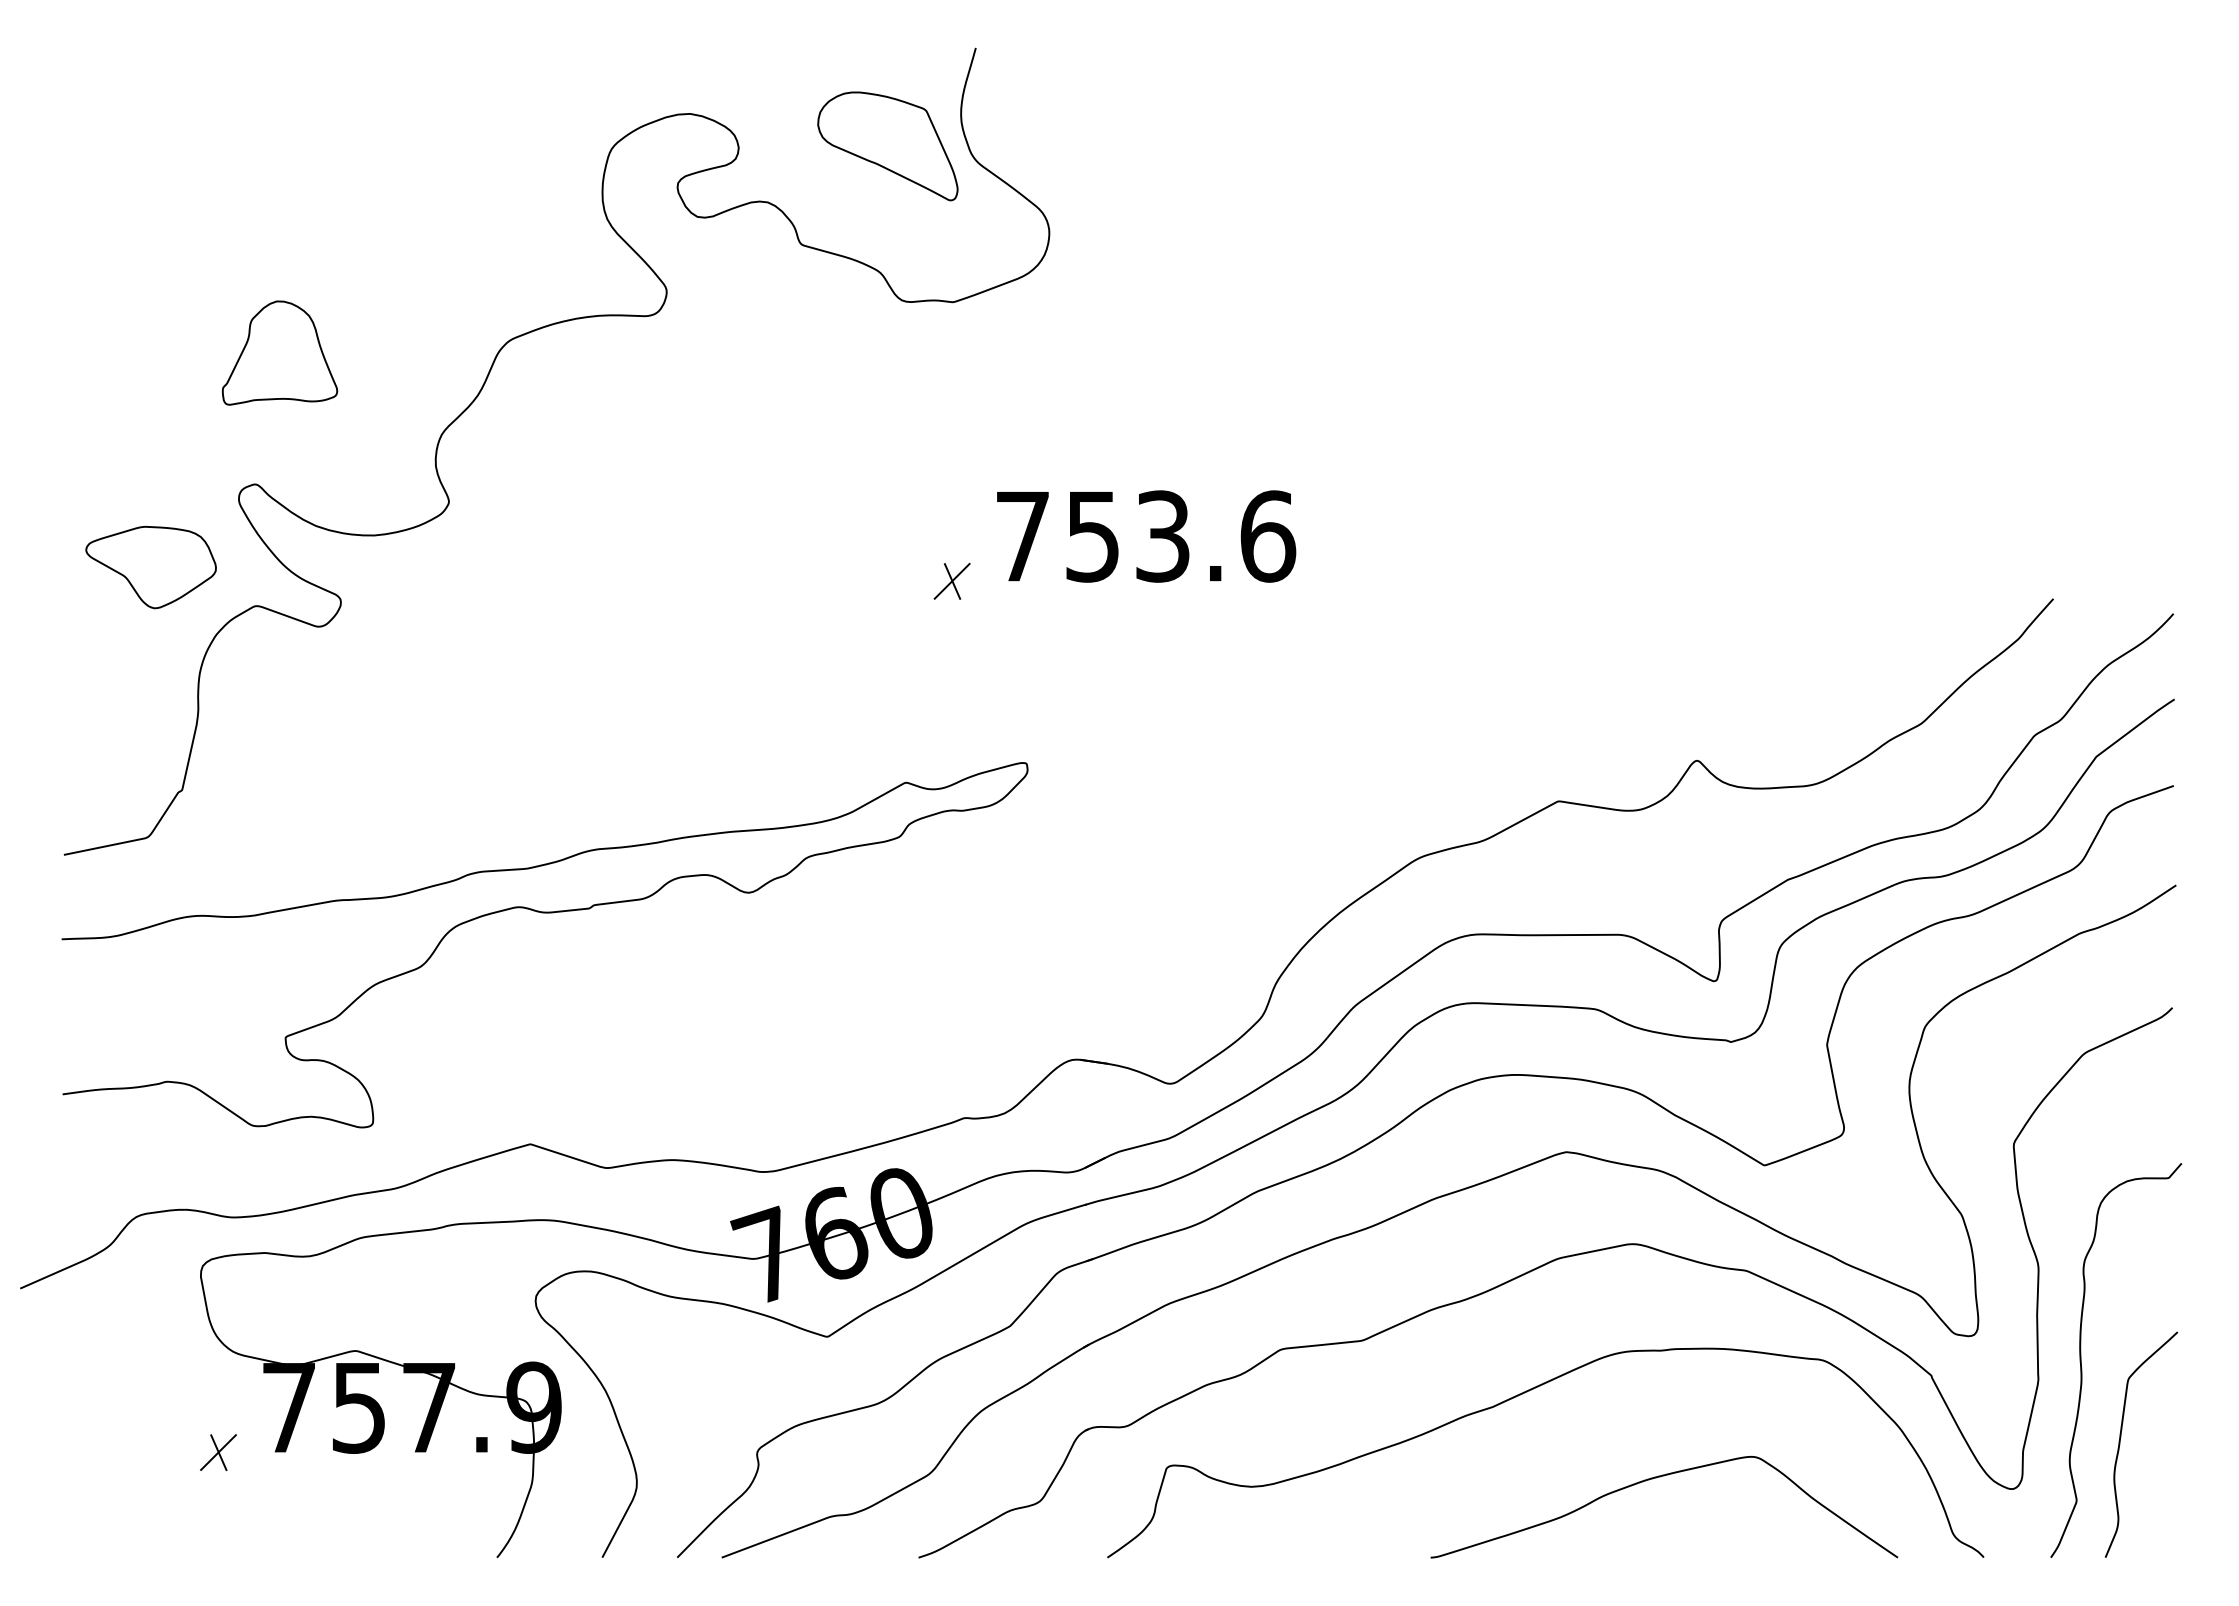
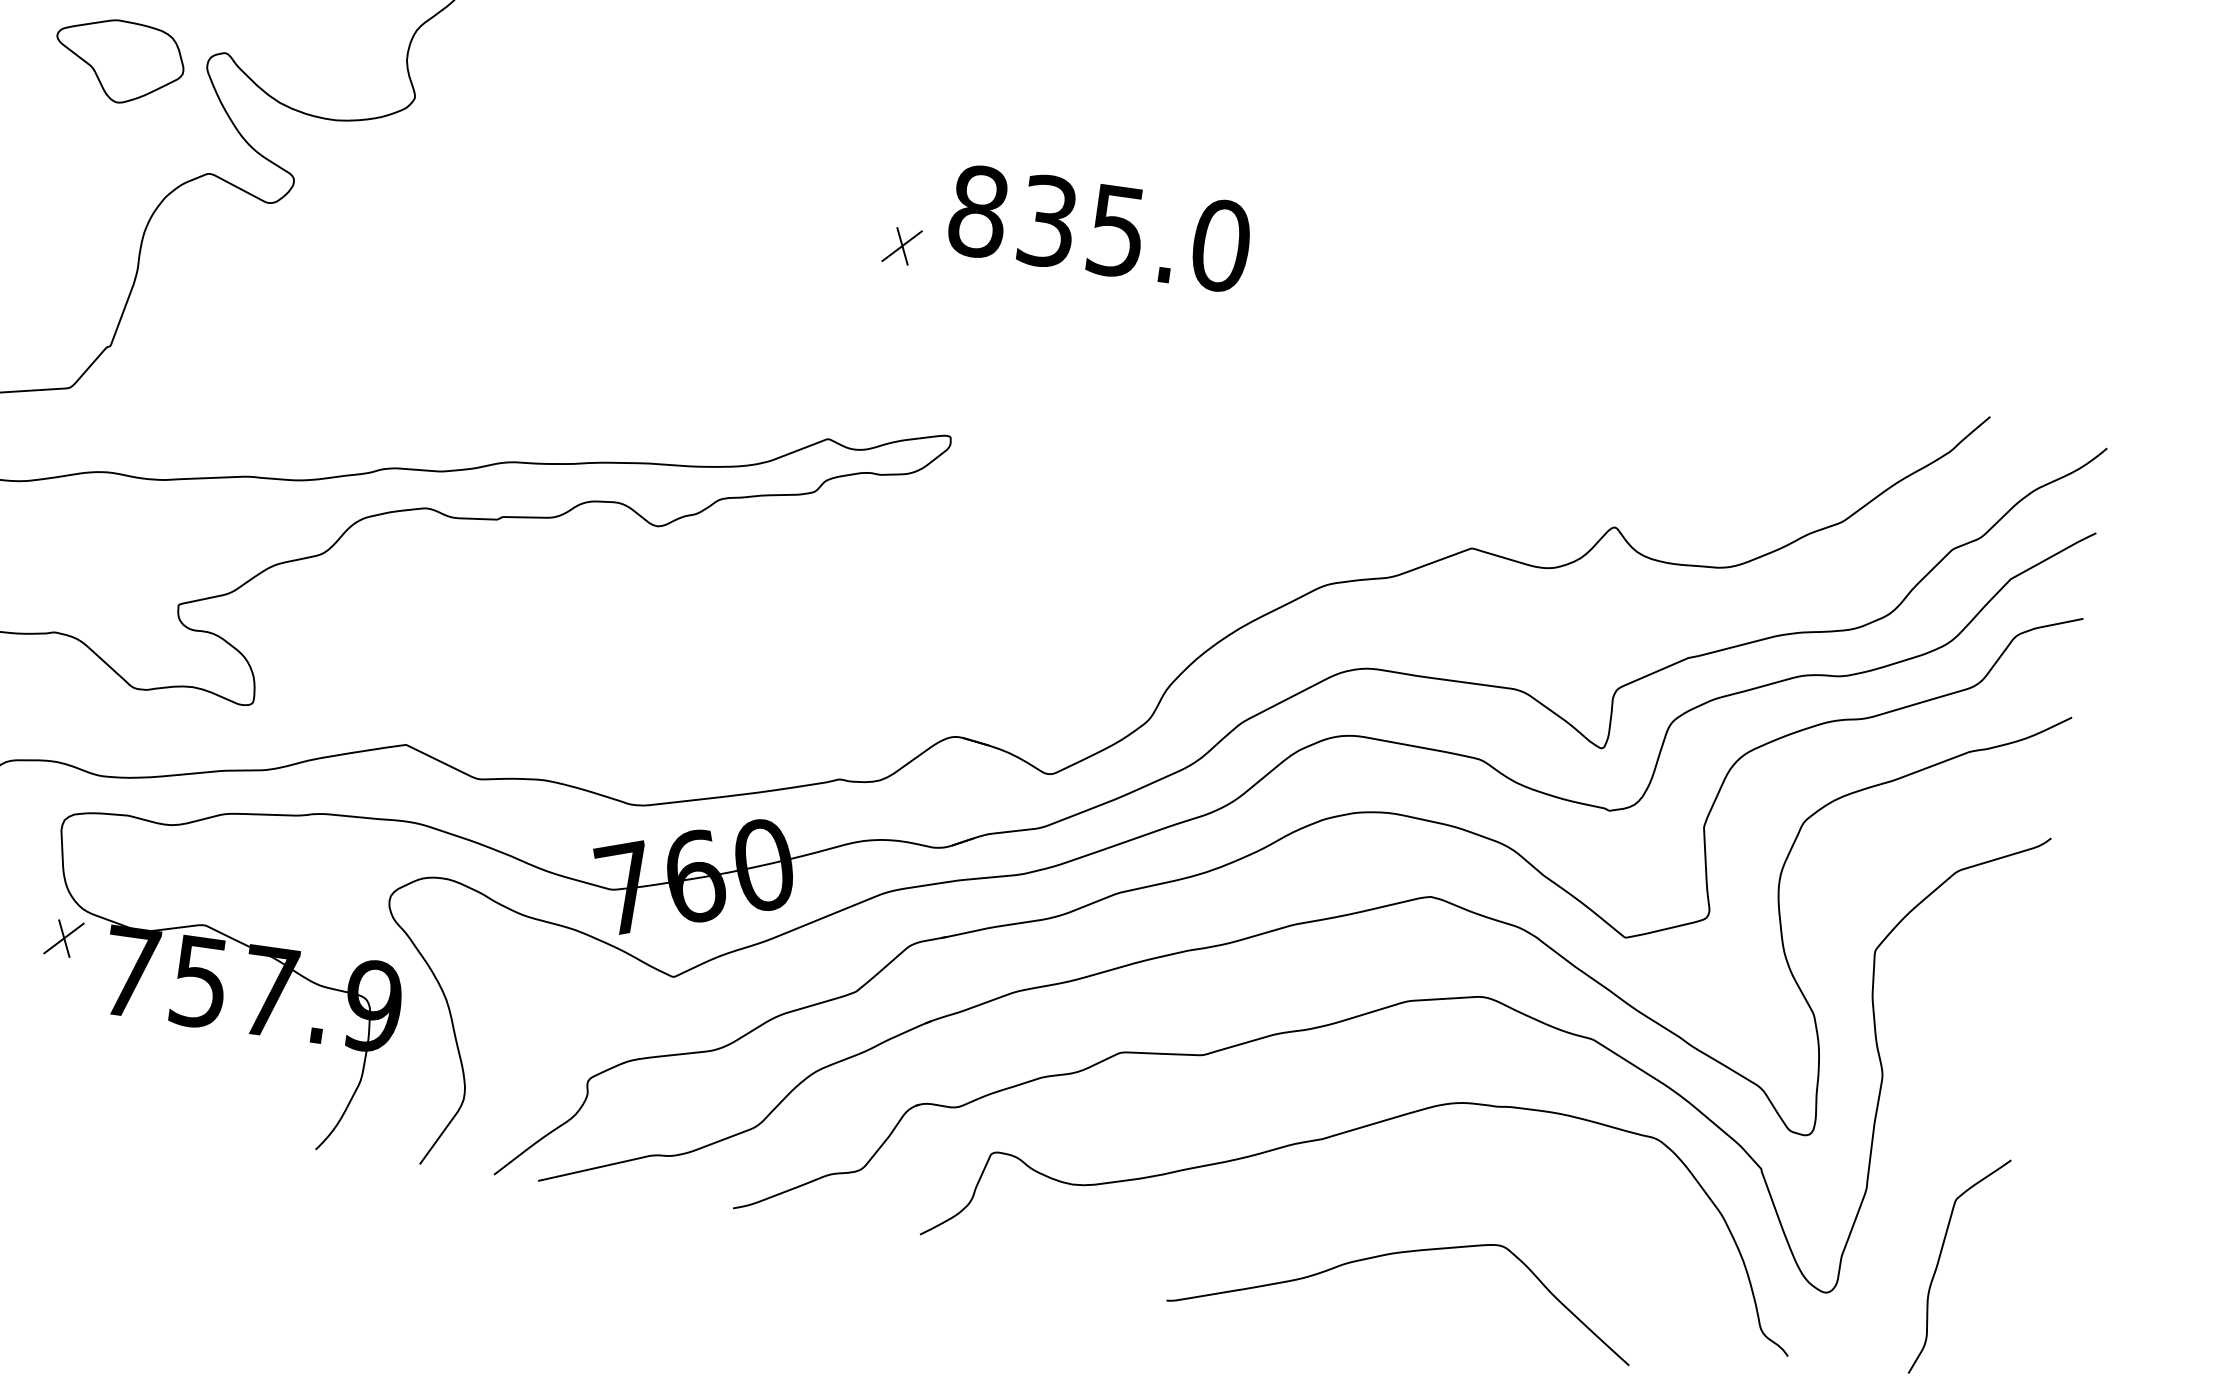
text: (1145, 536) -> (1099, 228), 753.6 -> 835.0
part: (150, 567) -> (118, 61), moved
curve: (2082, 1368) -> (1911, 1183), removed
part: (218, 1452) -> (64, 938), moved
curve: (1656, 1478) -> (1401, 1253), moved

